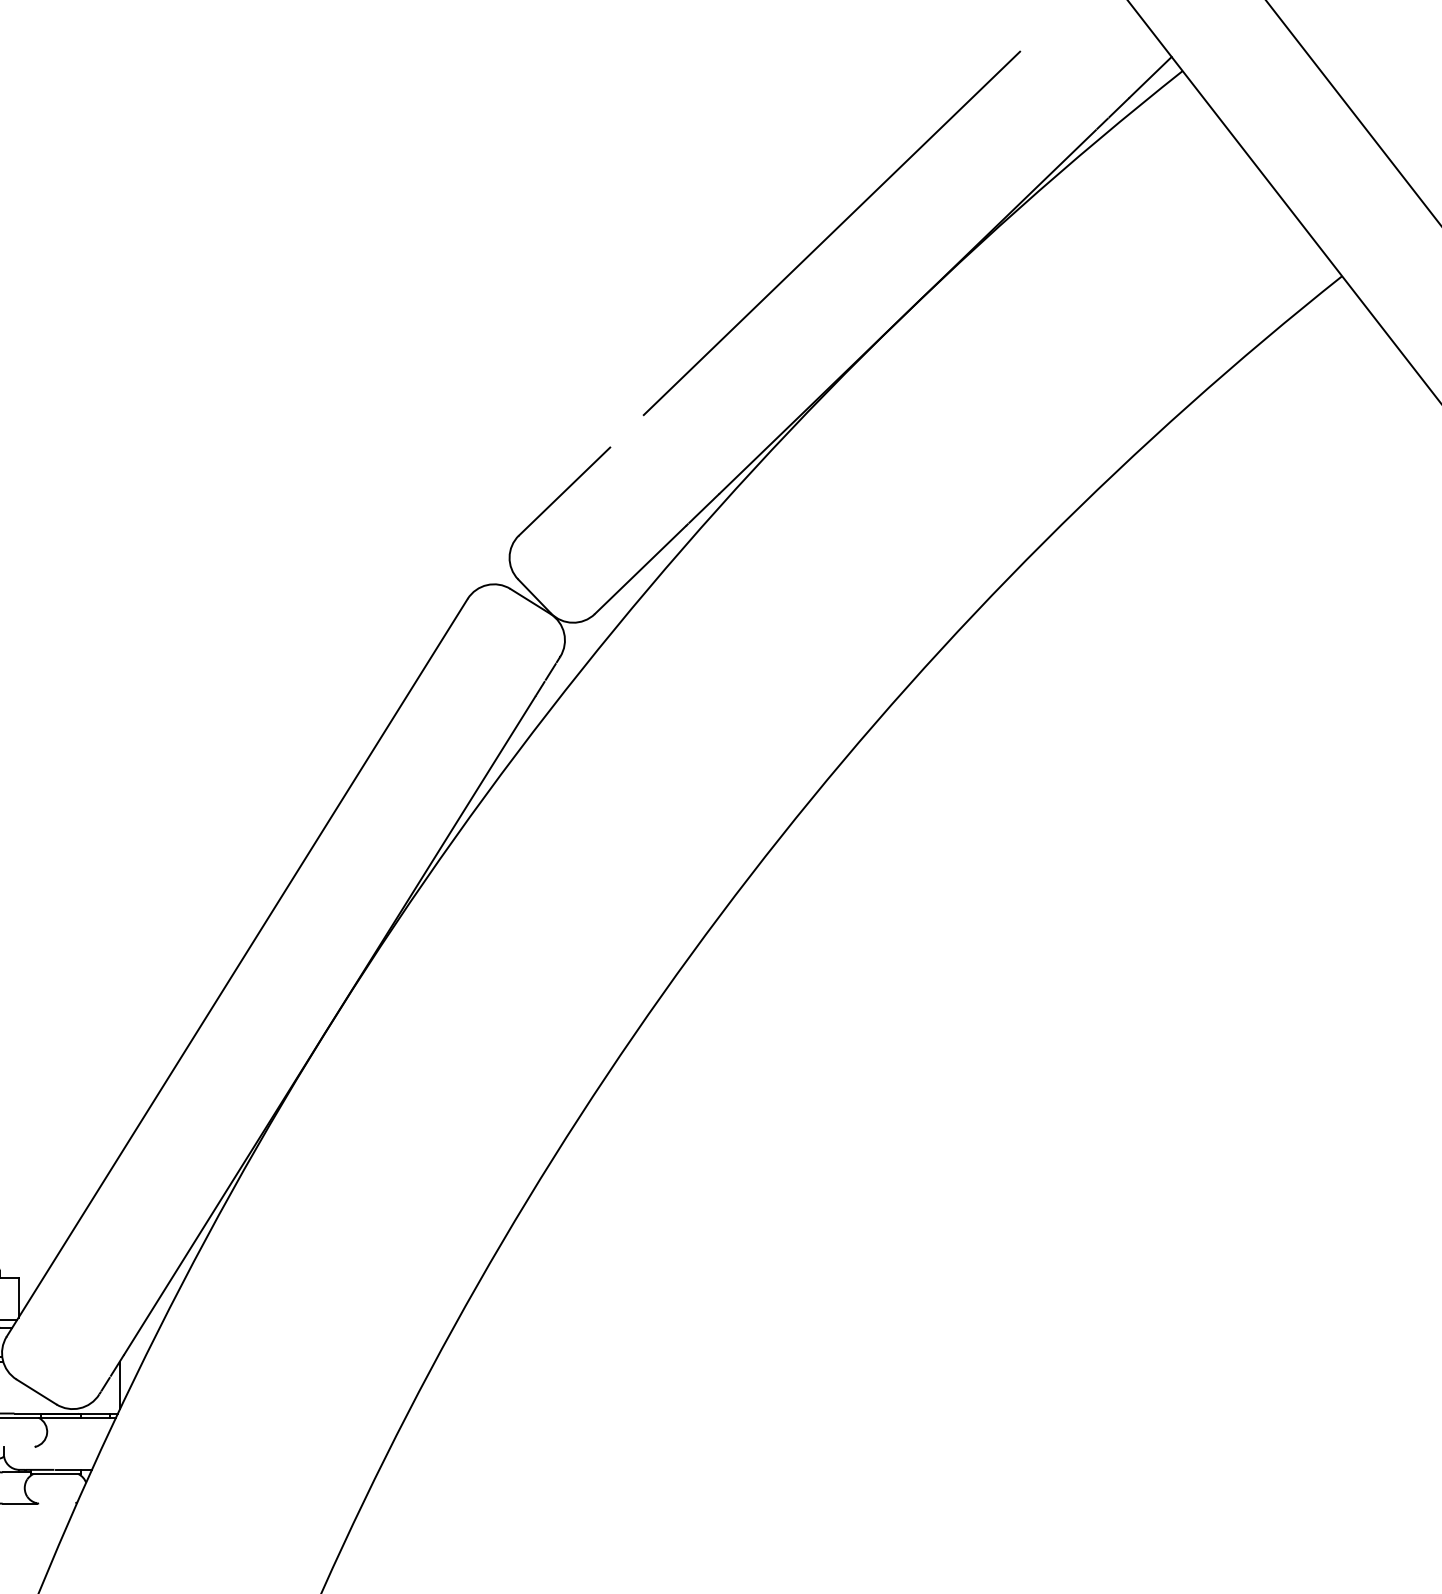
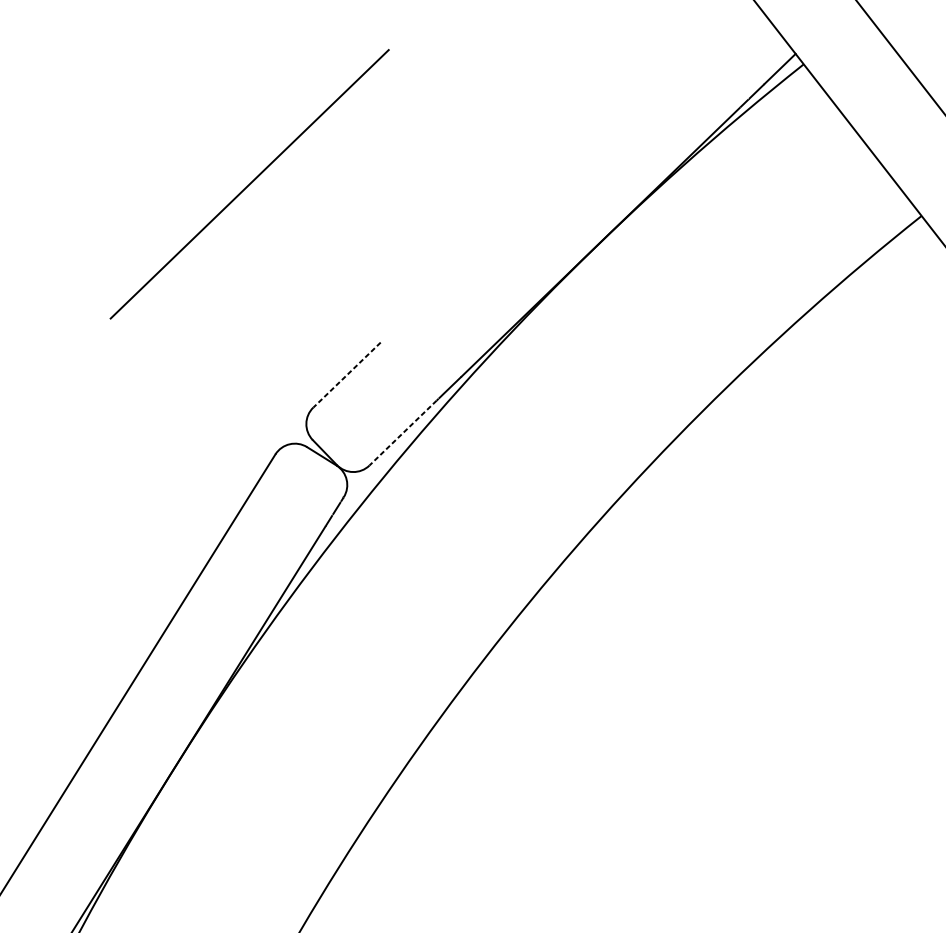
line: (831, 233) -> (249, 184), moved
line: (564, 491) -> (346, 375), solid -> dashed
line: (640, 570) -> (403, 433), solid -> dashed

